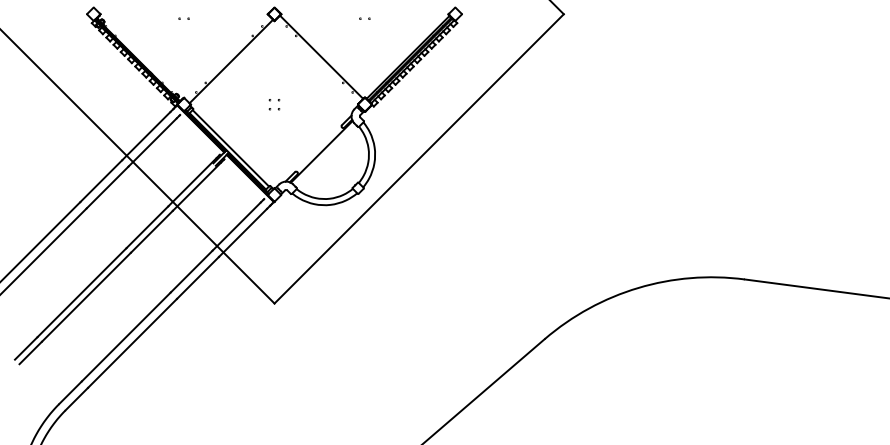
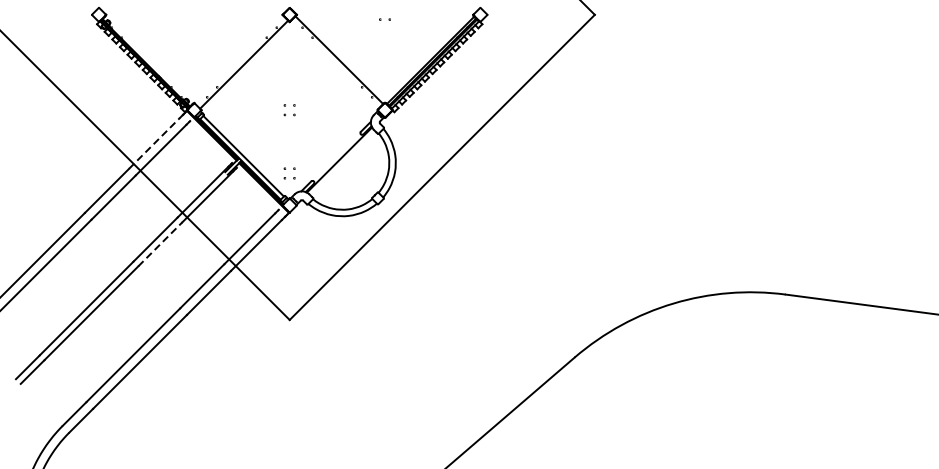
part: (183, 18) -> (193, 19), removed
line: (146, 135) -> (154, 142), solid -> dashed
part: (274, 164) -> (289, 173), added
line: (151, 231) -> (159, 243), solid -> dashed

